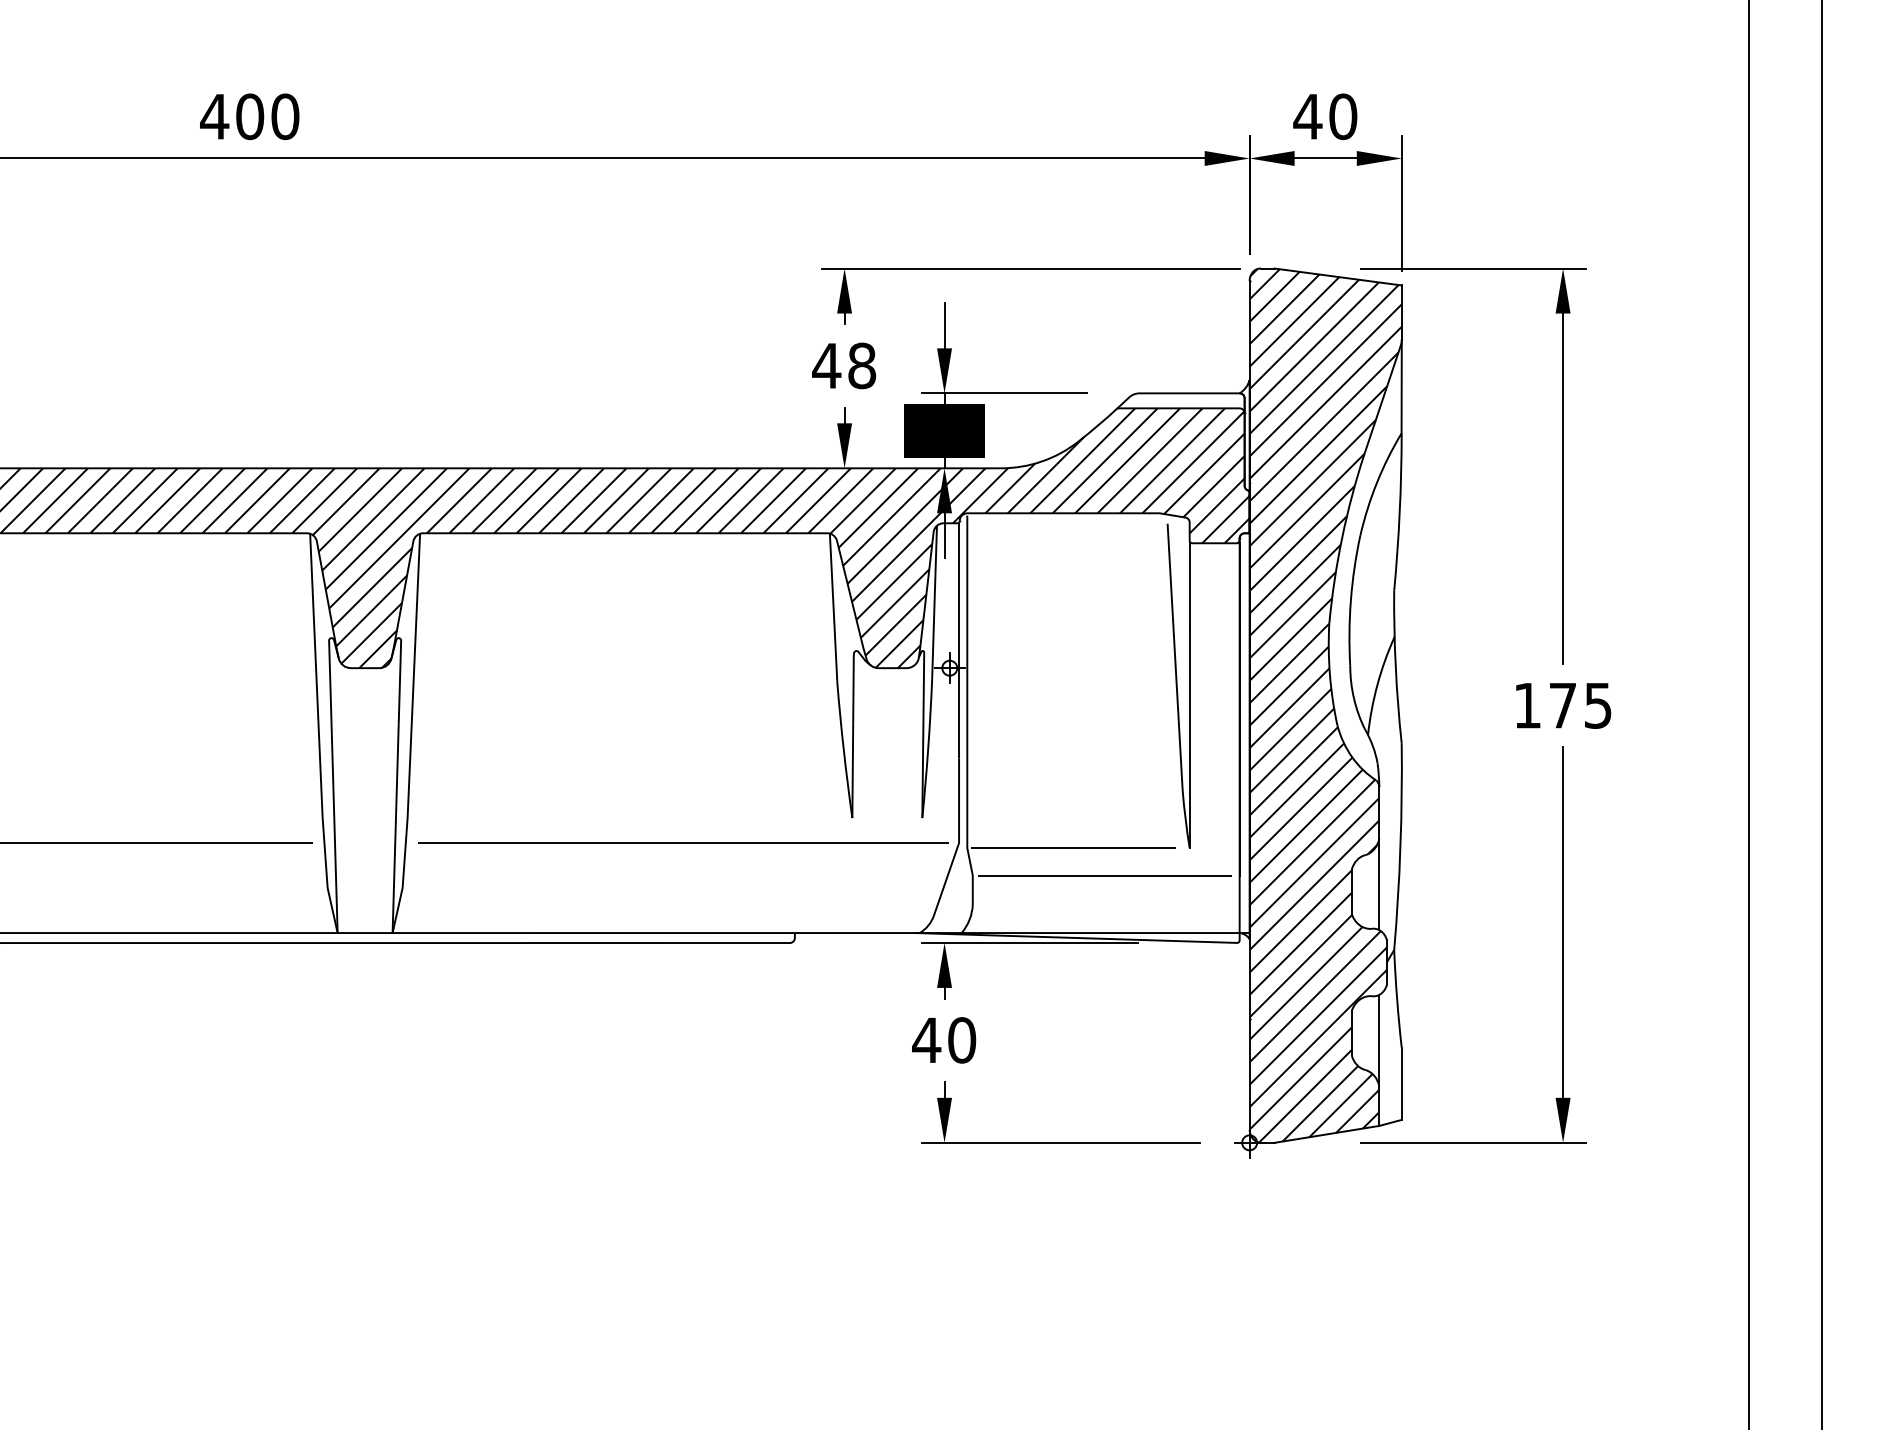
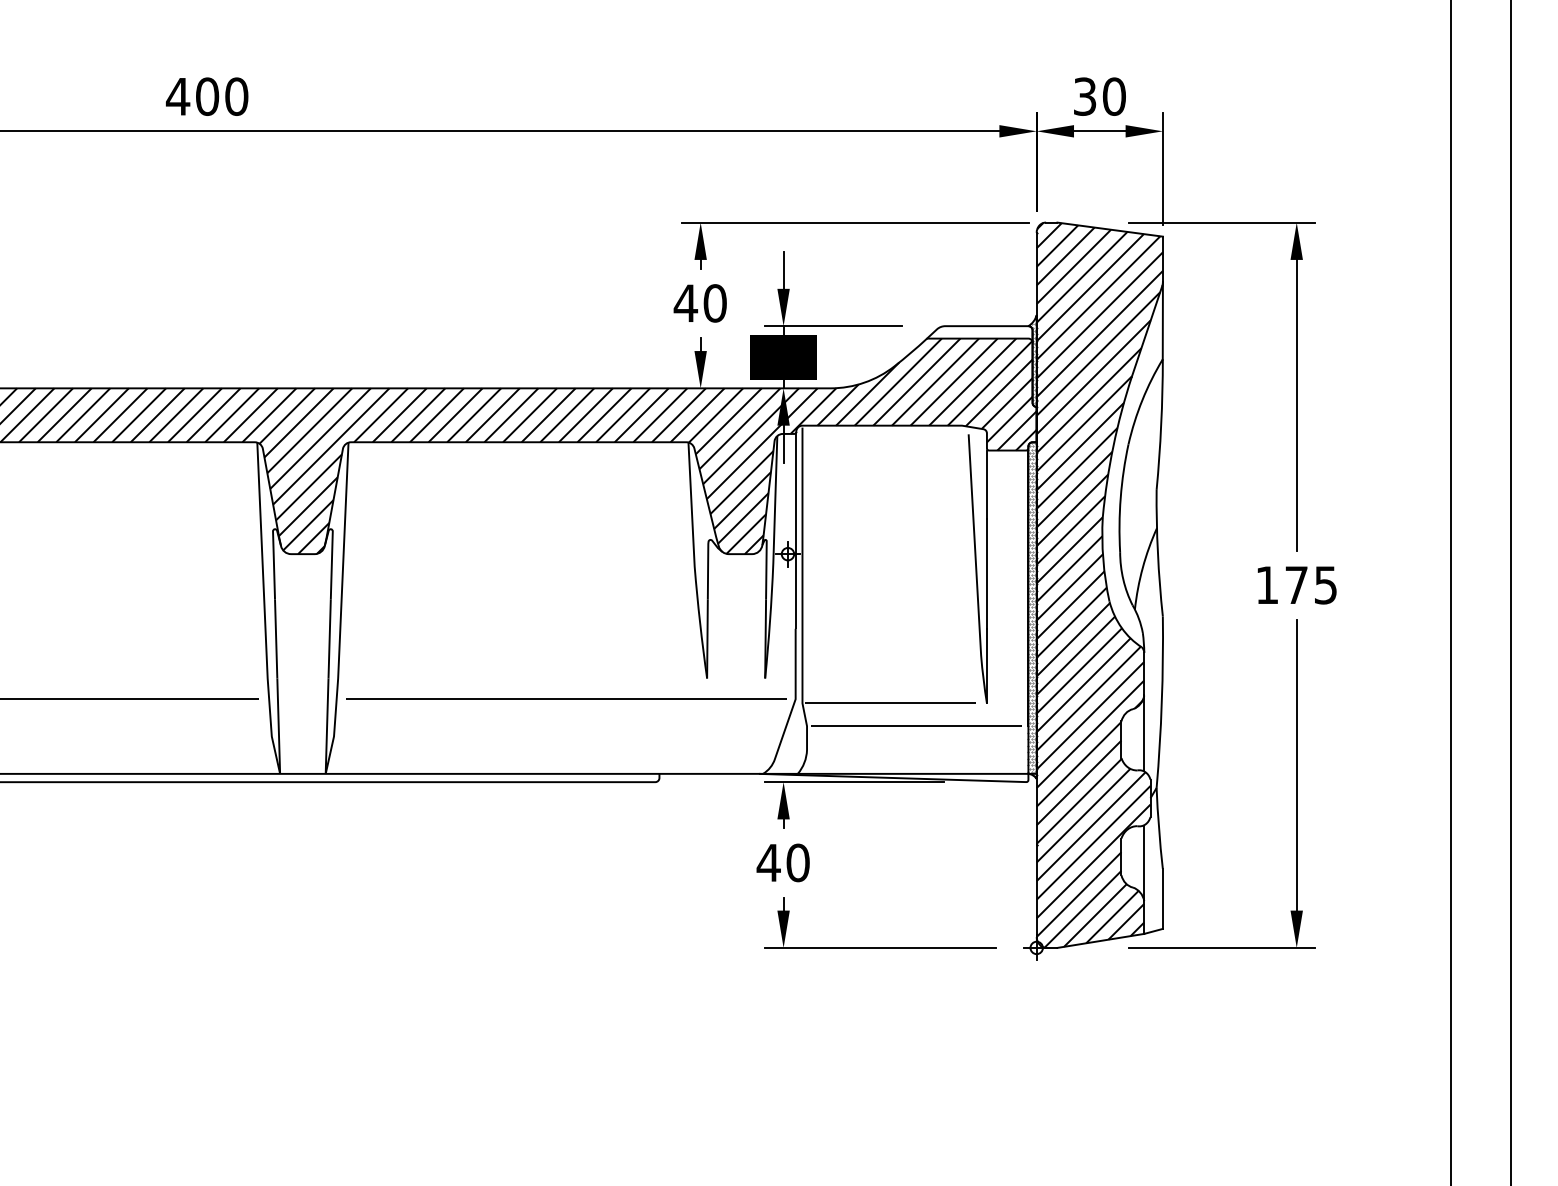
text: (1307, 116) -> (1084, 96), 40 -> 30
text: (862, 365) -> (715, 303), 48 -> 40
hatch: (1244, 660) -> (1032, 547), added

